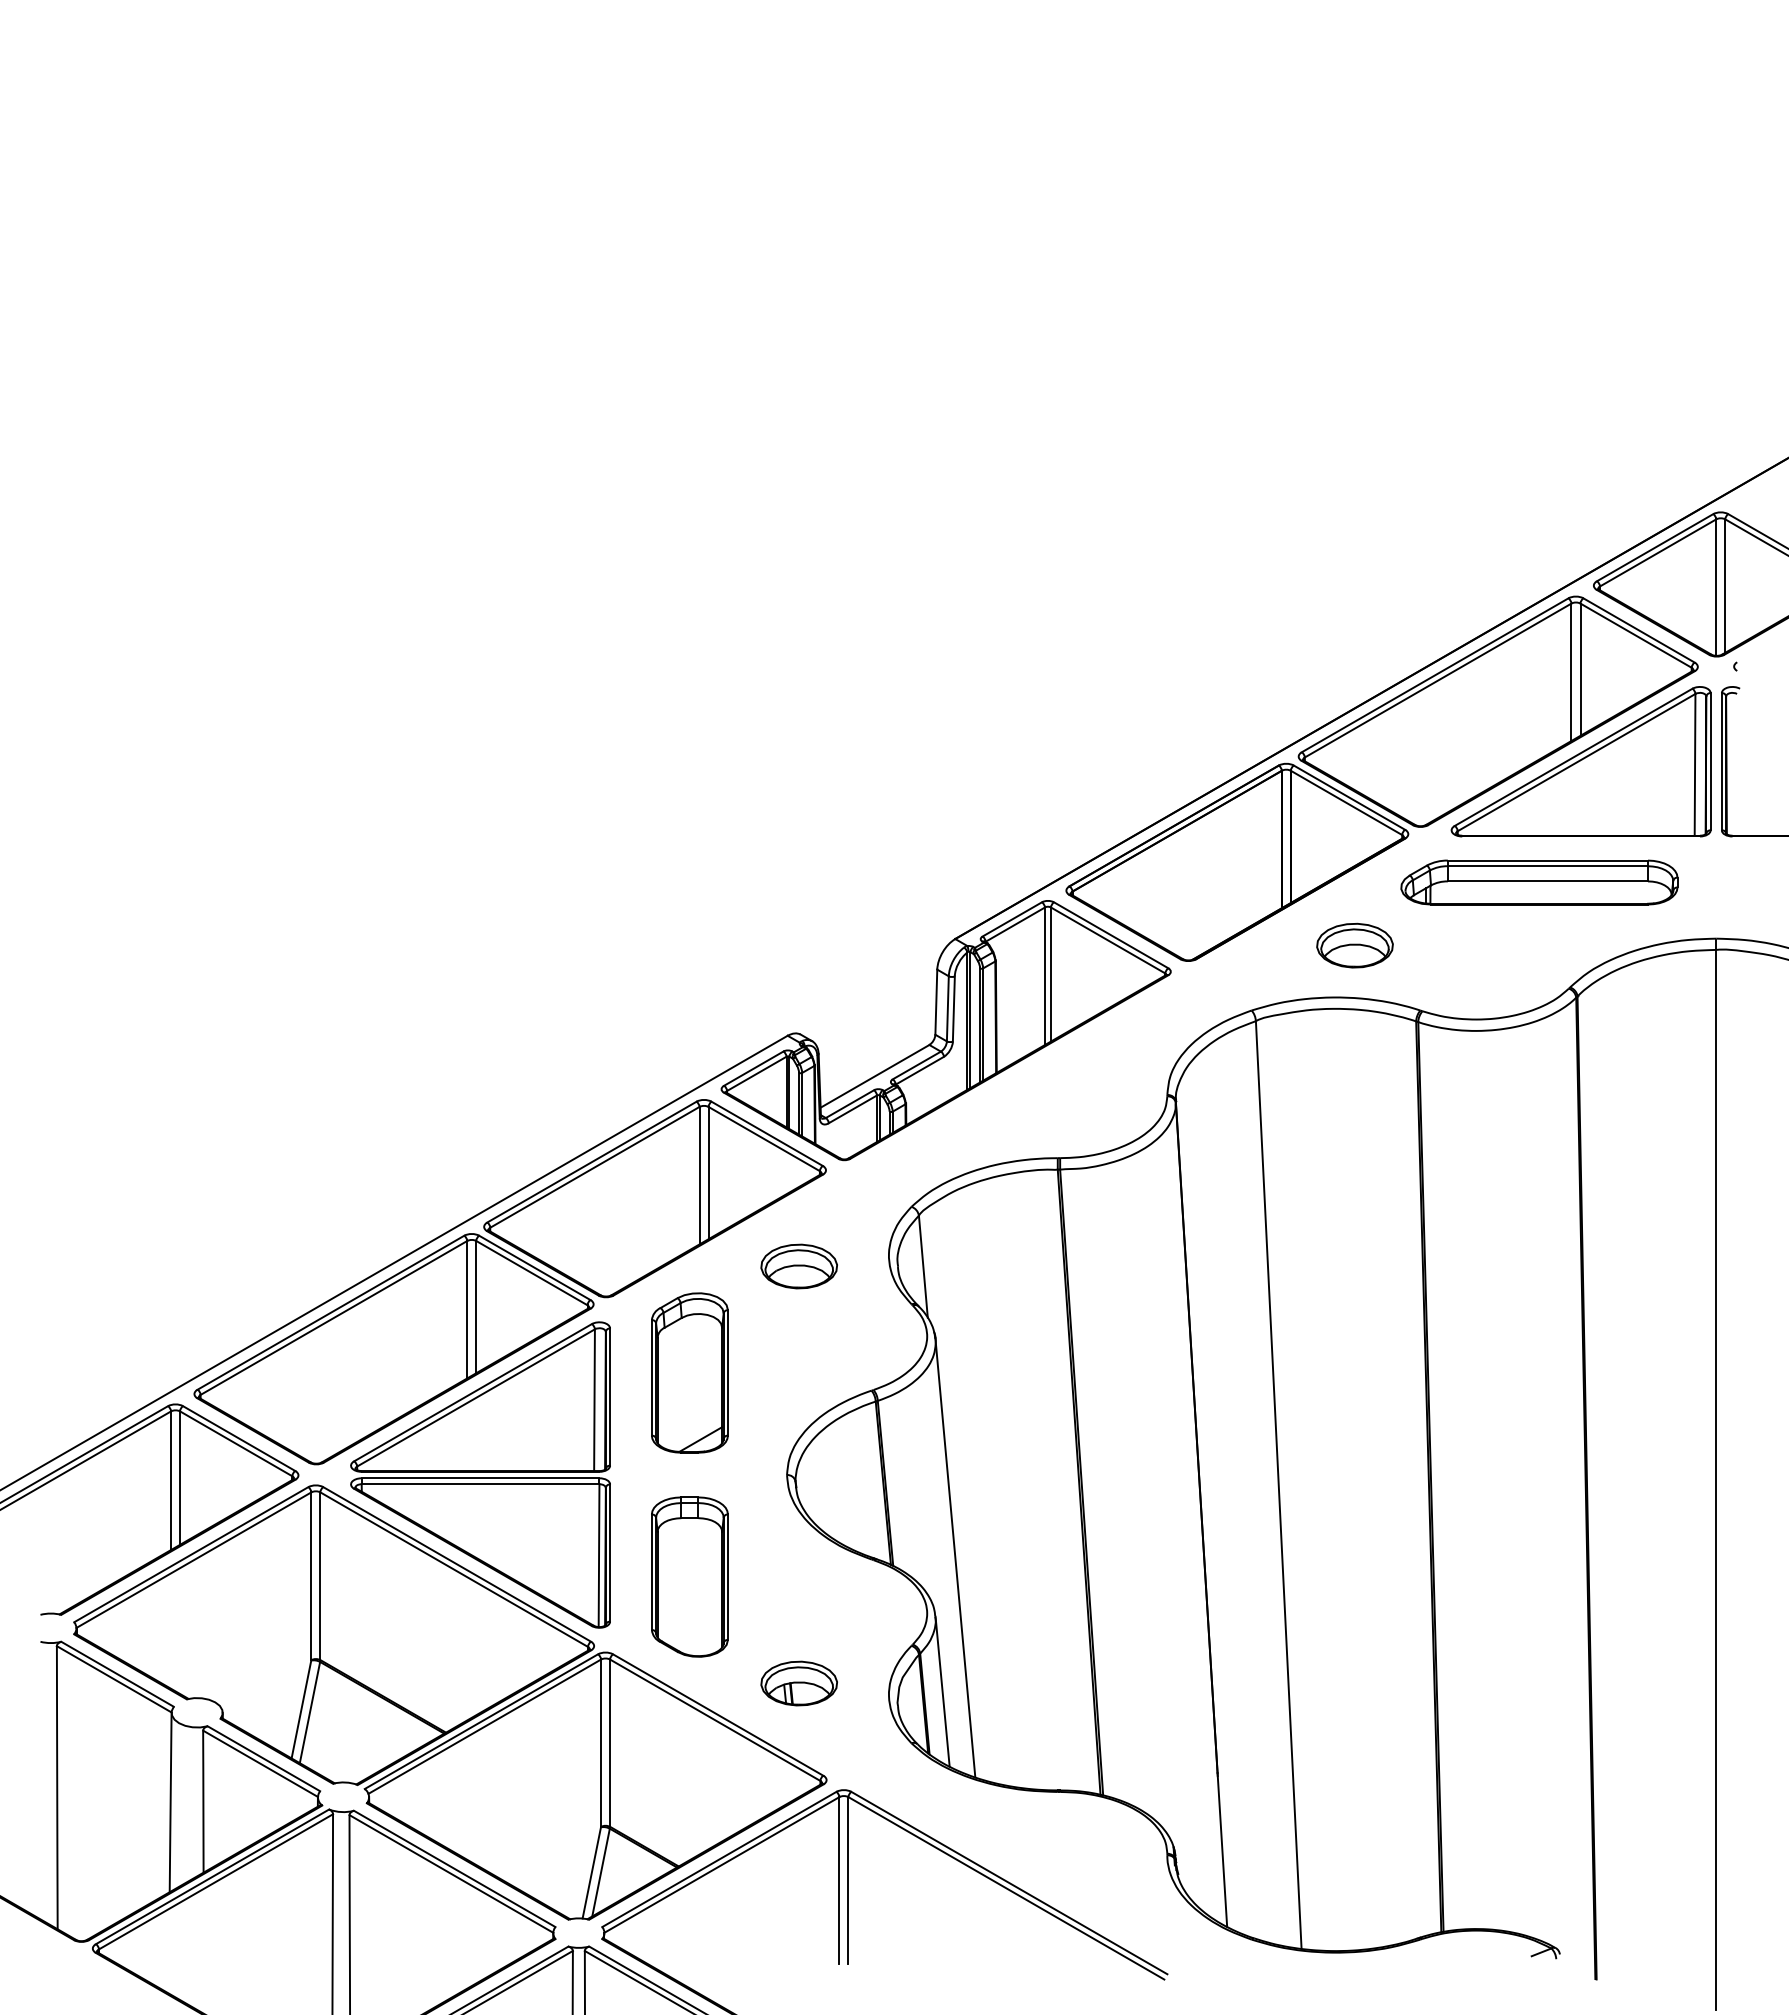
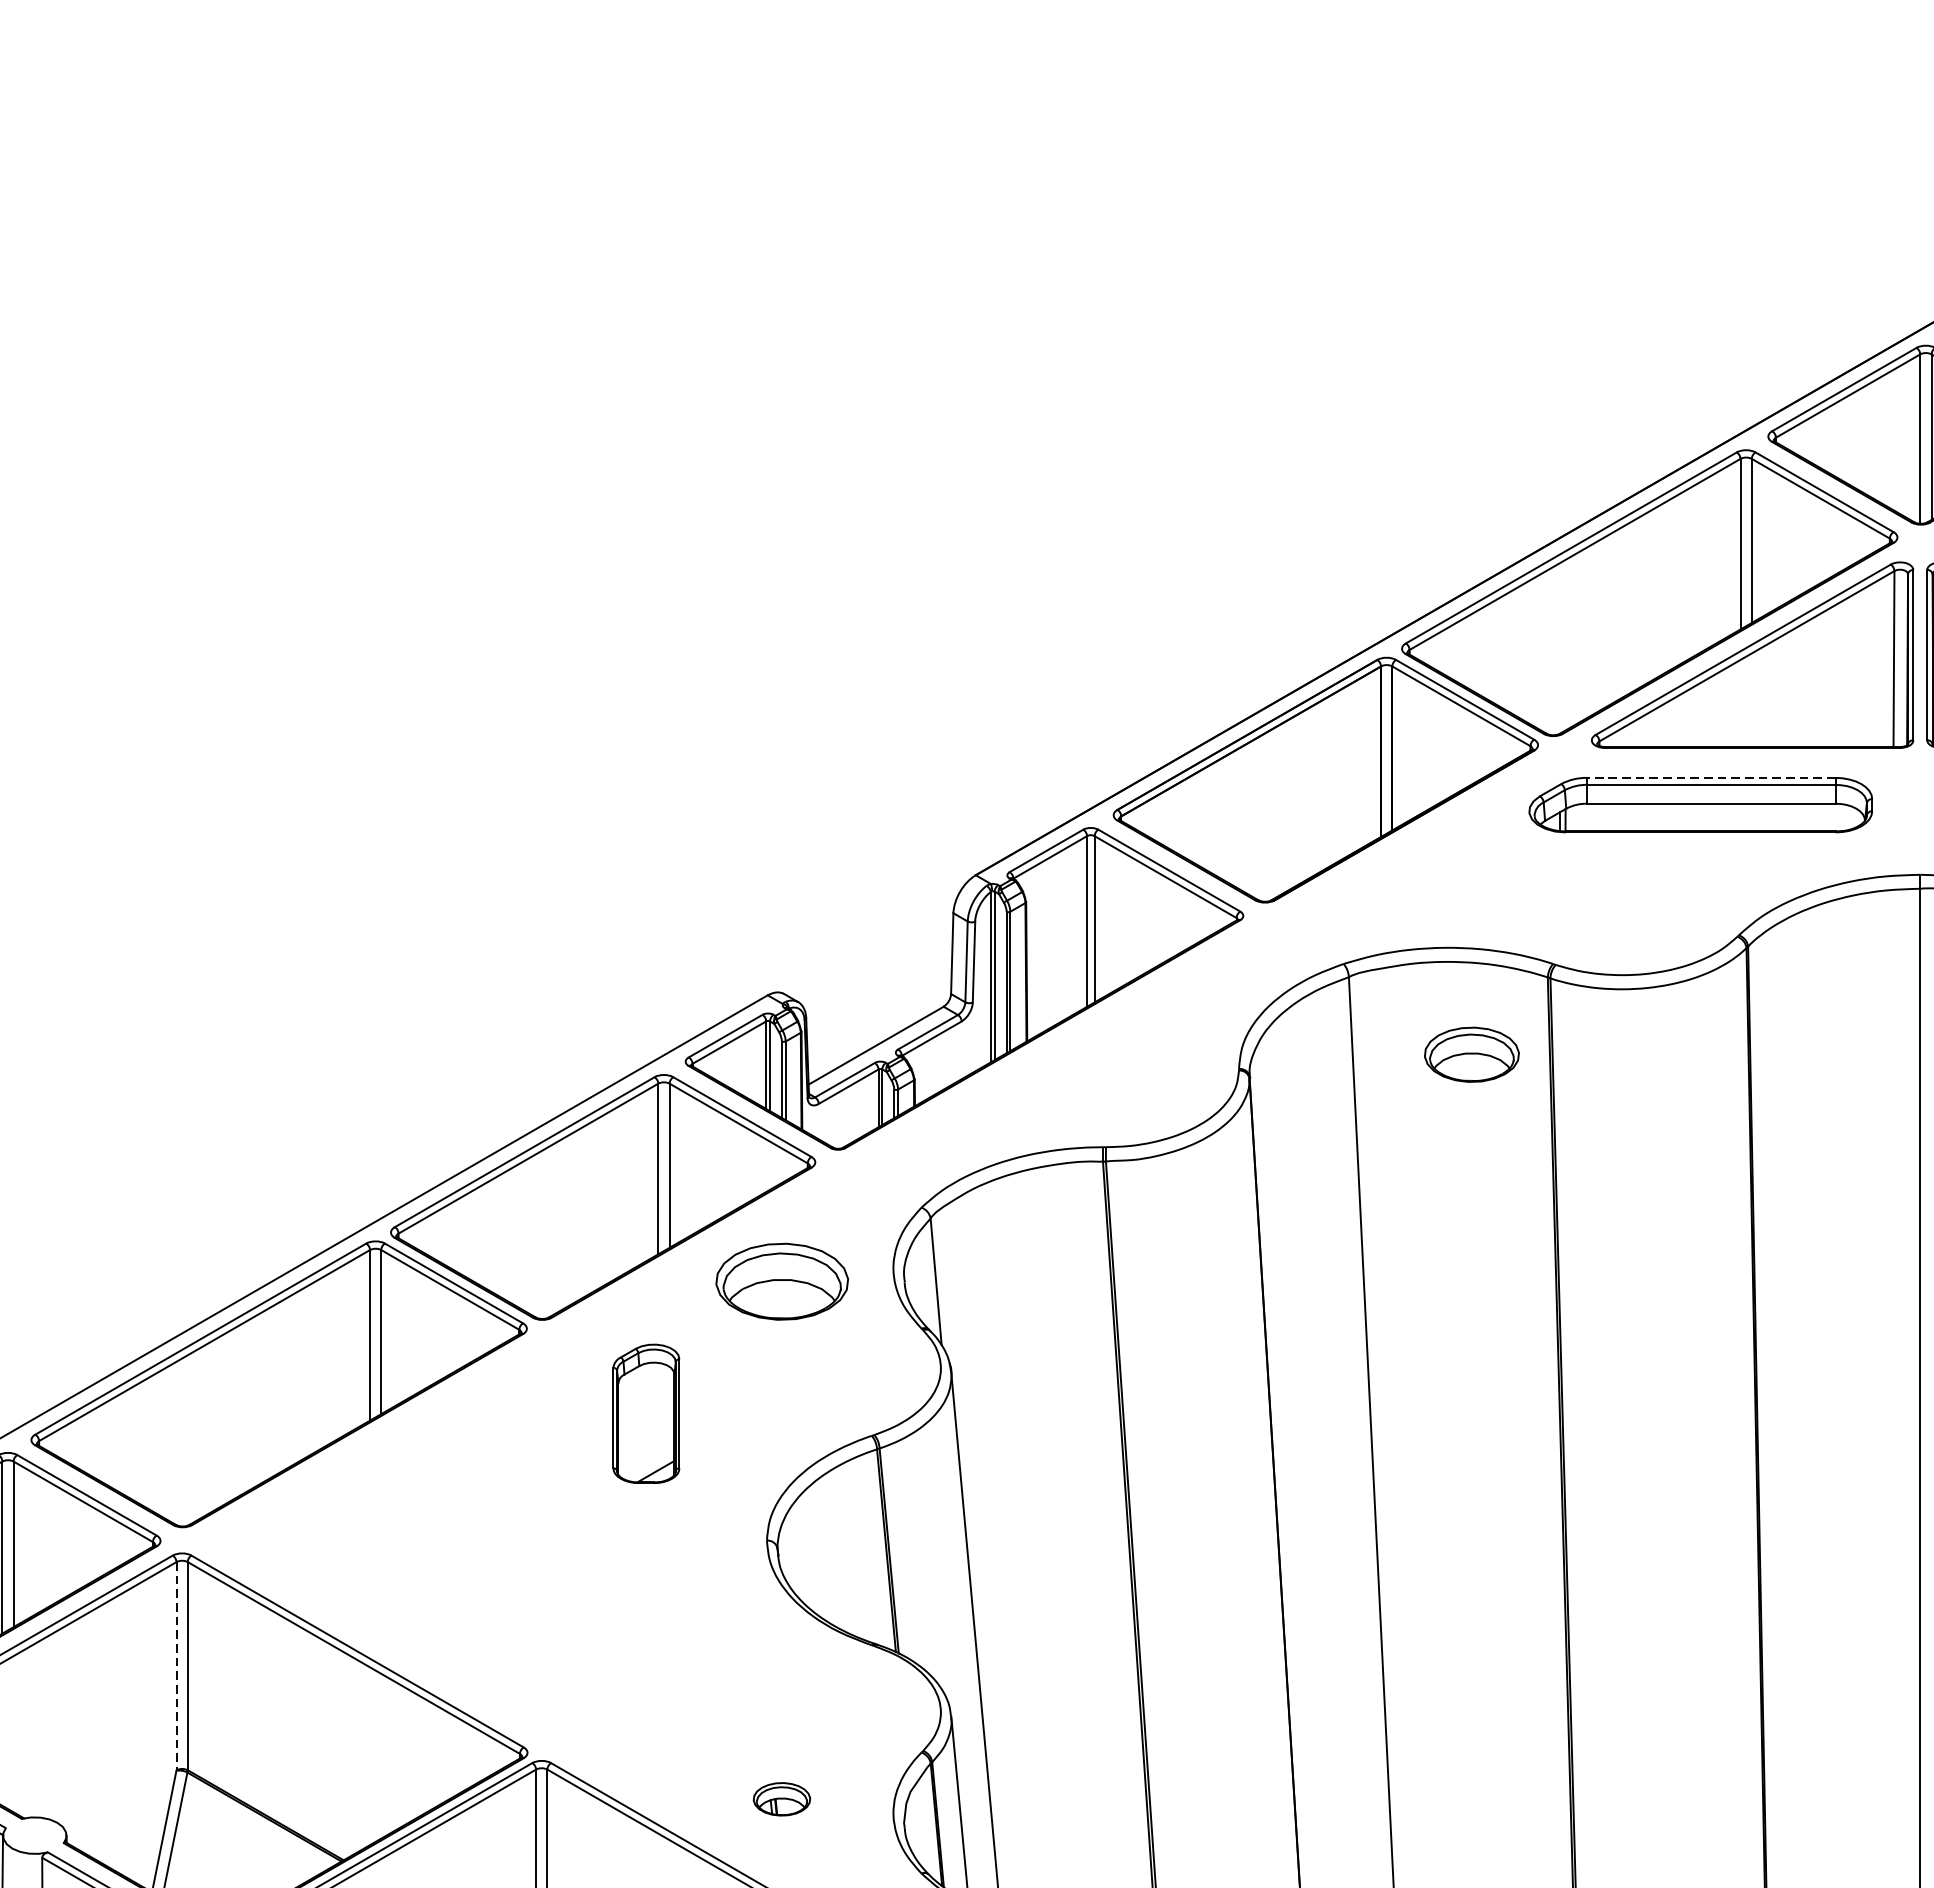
line: (1547, 860) -> (1710, 777), solid -> dashed
part: (1354, 945) -> (1471, 1054), moved
part: (798, 1266) -> (781, 1281), size x1.4
part: (689, 1372) -> (645, 1413), size x0.7
part: (480, 1474) -> (386, 1539), removed
line: (311, 1576) -> (176, 1666), solid -> dashed
part: (689, 1576) -> (645, 1666), removed
part: (798, 1683) -> (781, 1799), size x0.6

